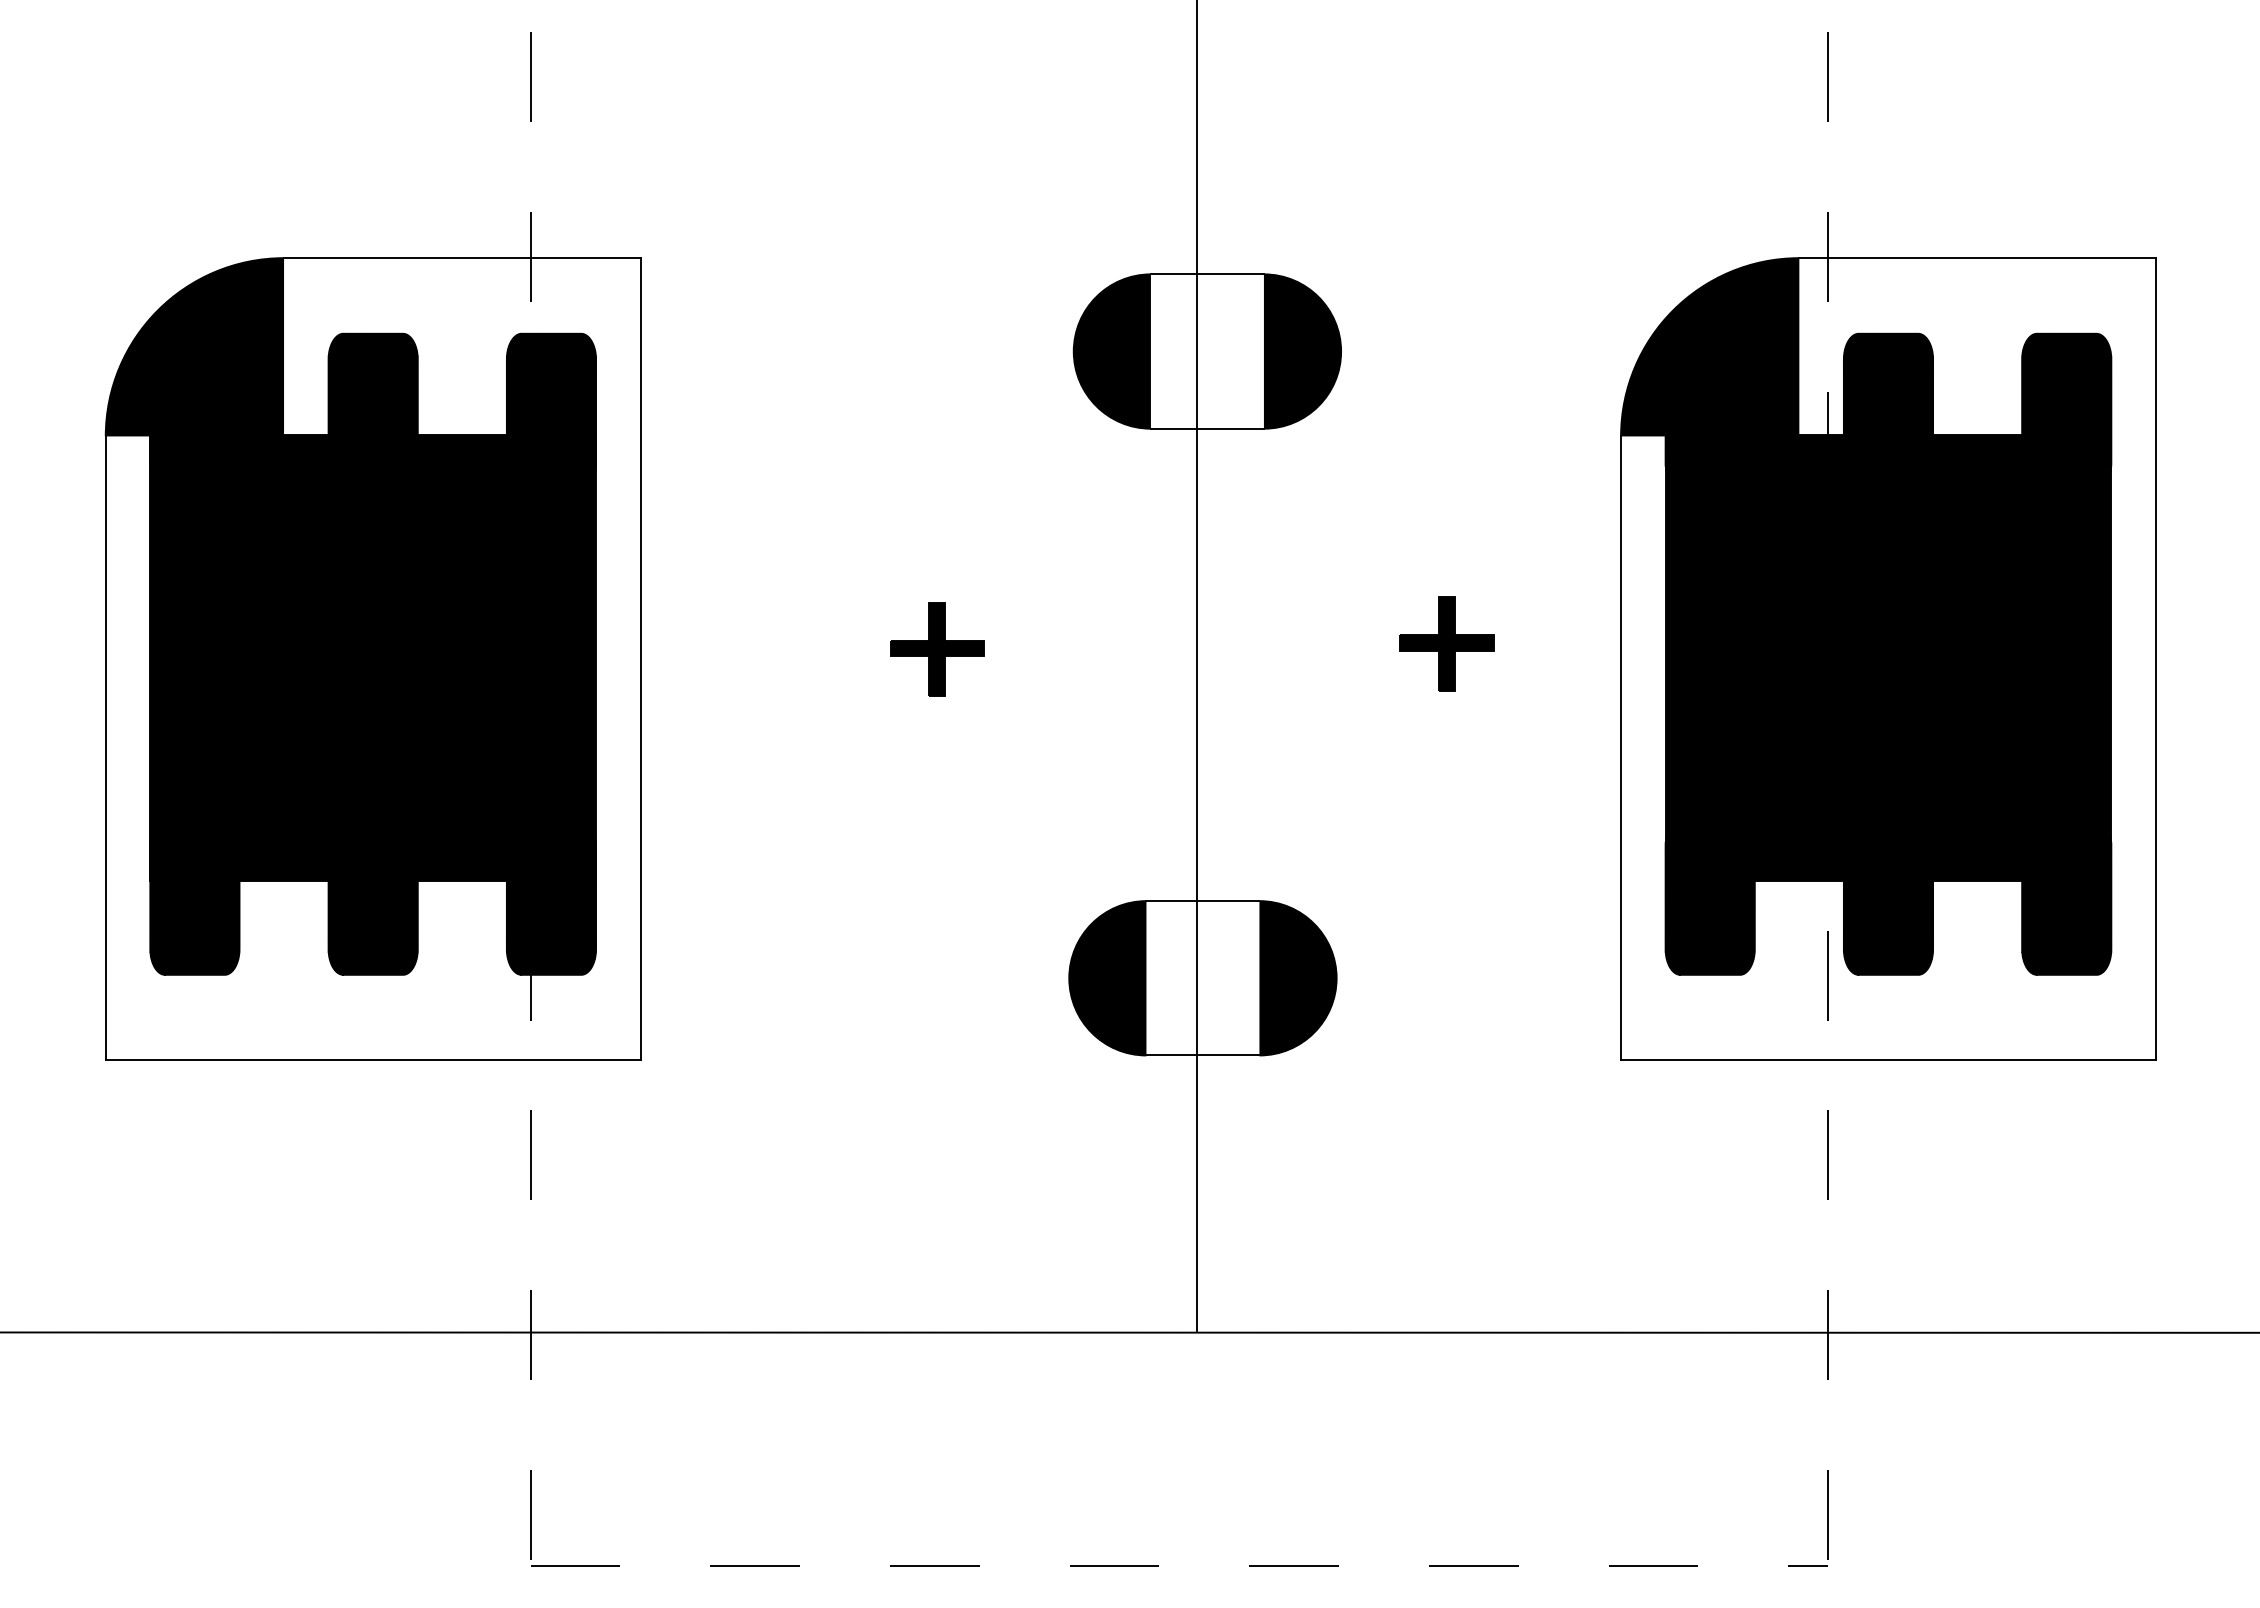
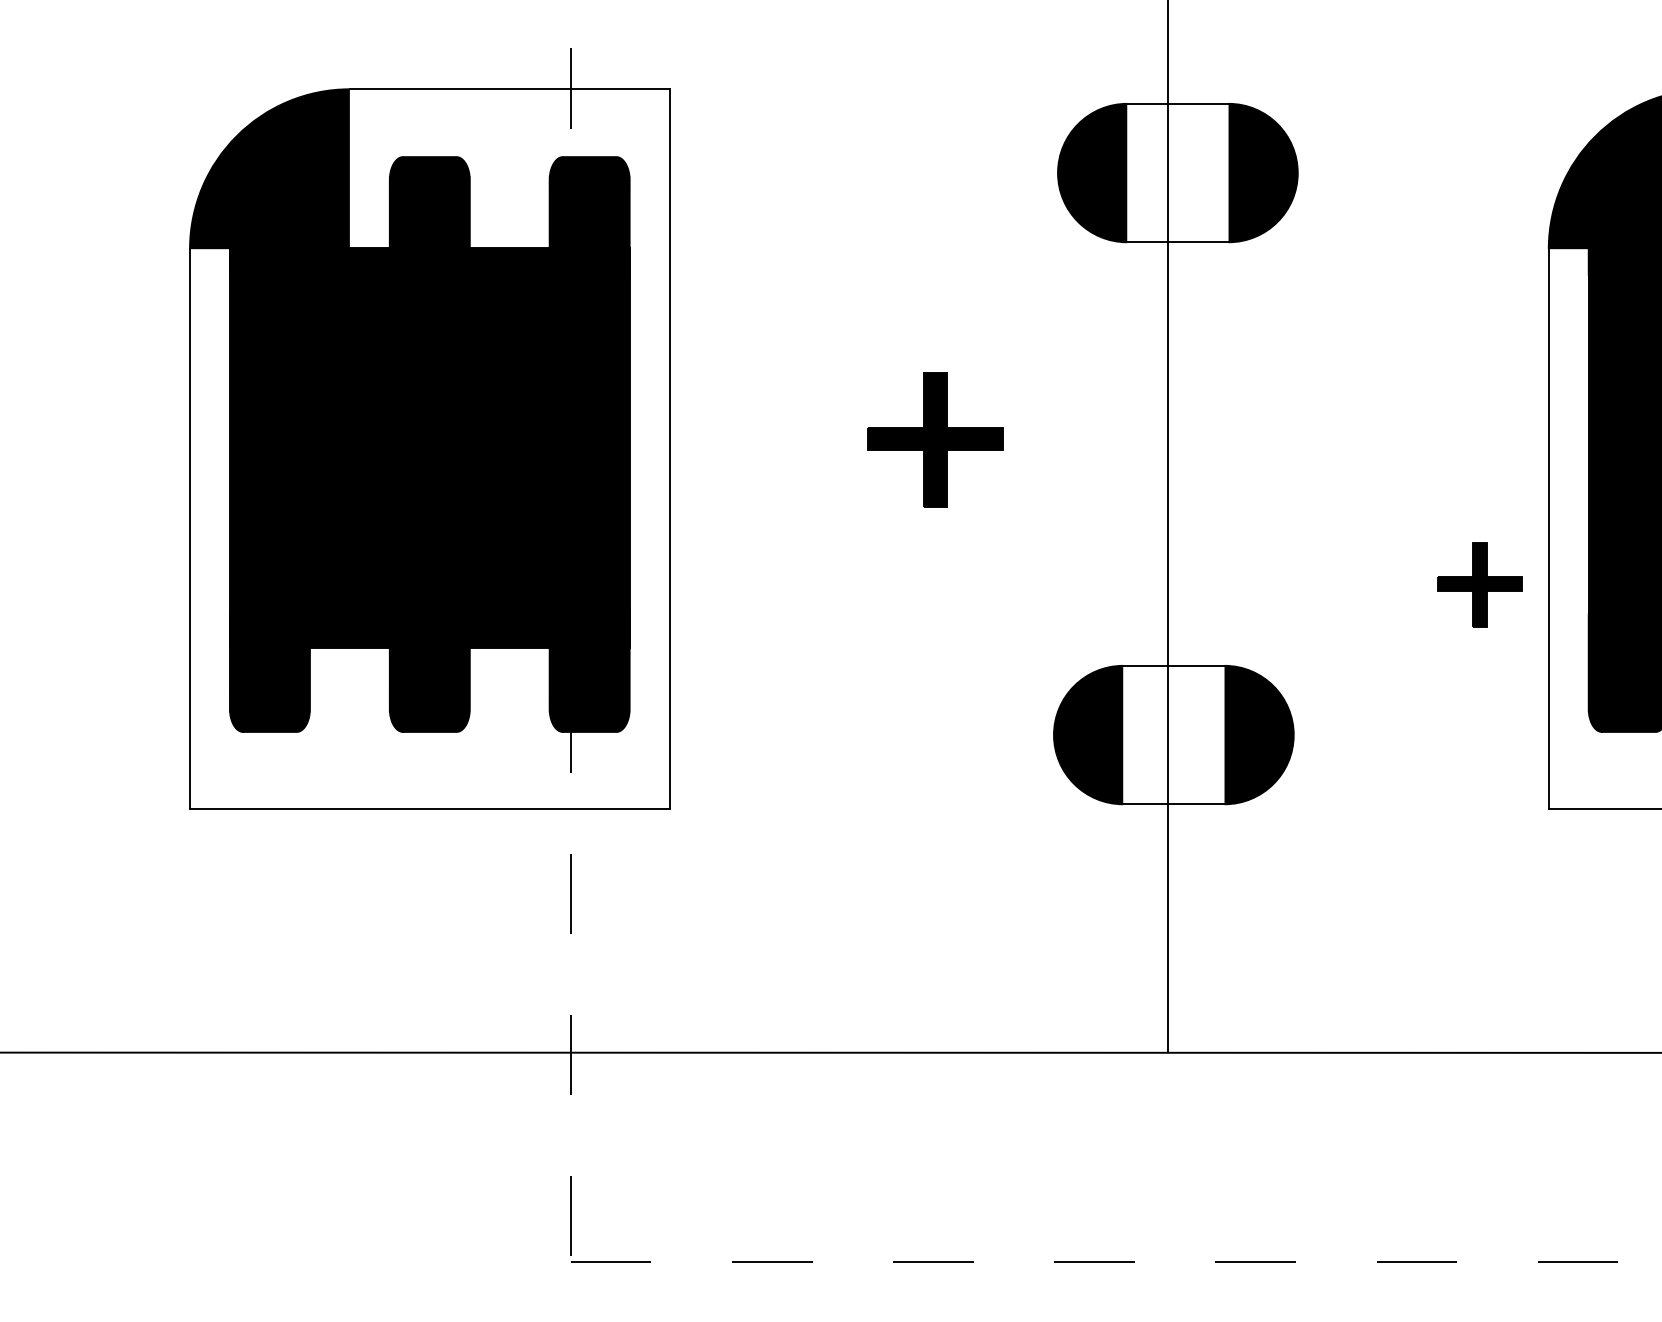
part: (1446, 643) -> (1480, 584), moved
part: (937, 649) -> (935, 440), size x1.6

